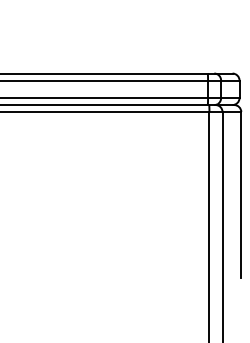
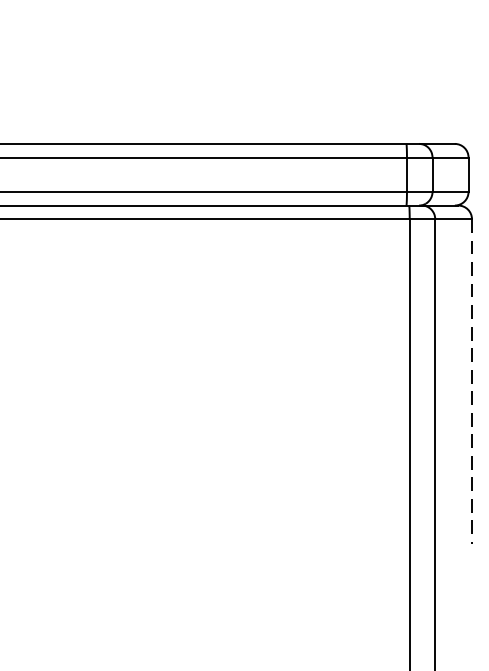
line: (241, 195) -> (472, 382), solid -> dashed

